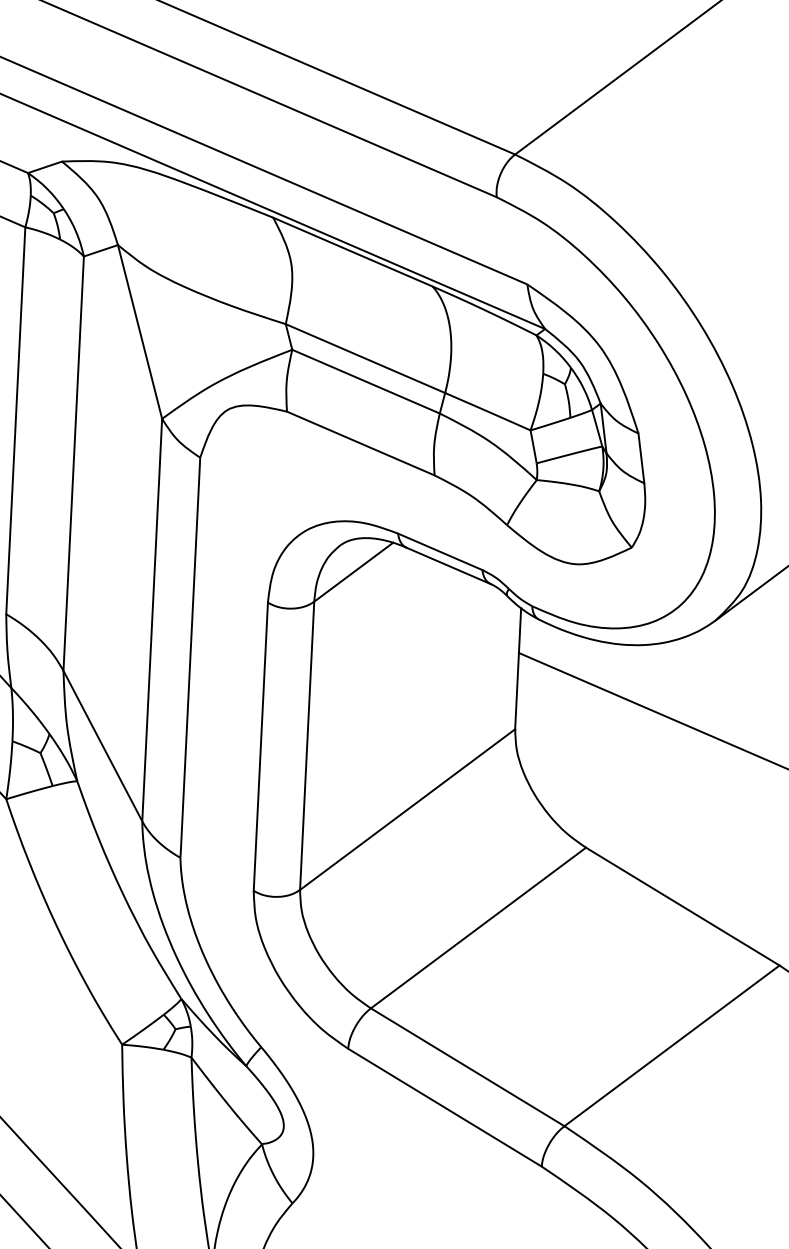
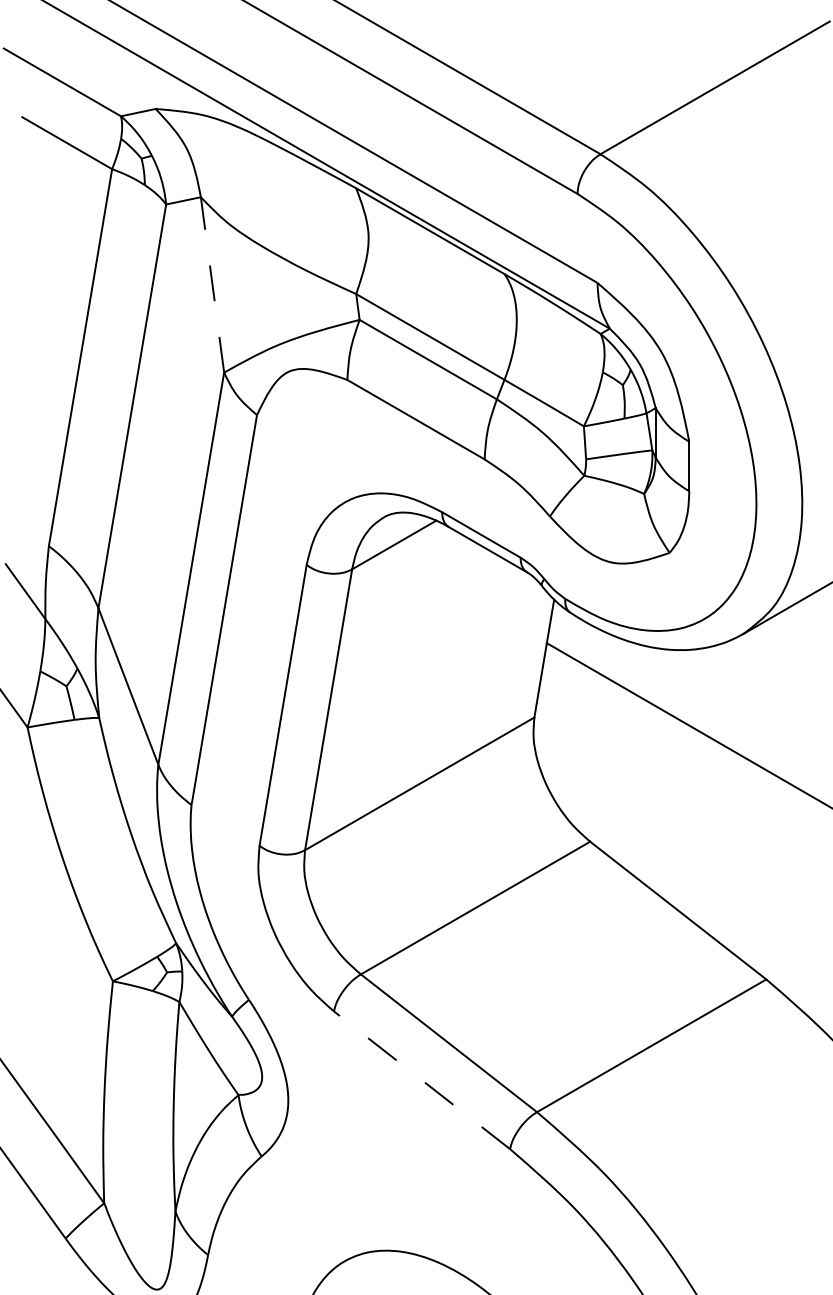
line: (139, 331) -> (212, 284), solid -> dashed
line: (445, 1107) -> (422, 1080), solid -> dashed

